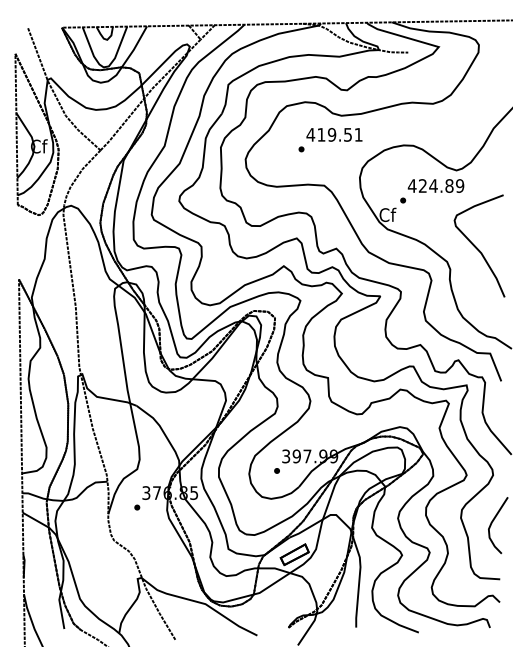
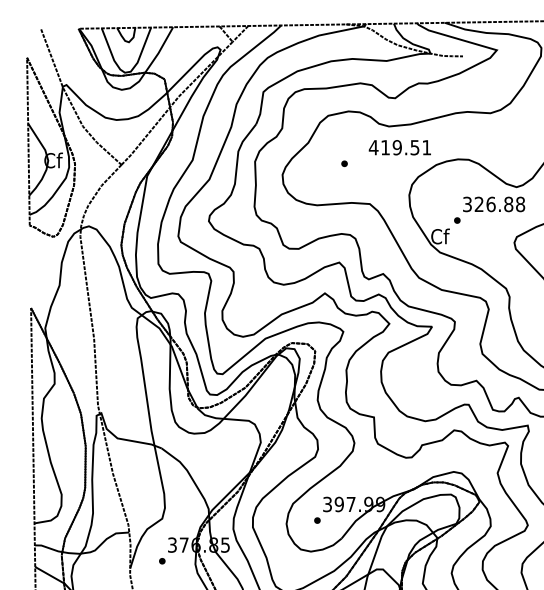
text: (334, 134) -> (400, 147), moved
text: (435, 185) -> (493, 203), 424.89 -> 326.88

